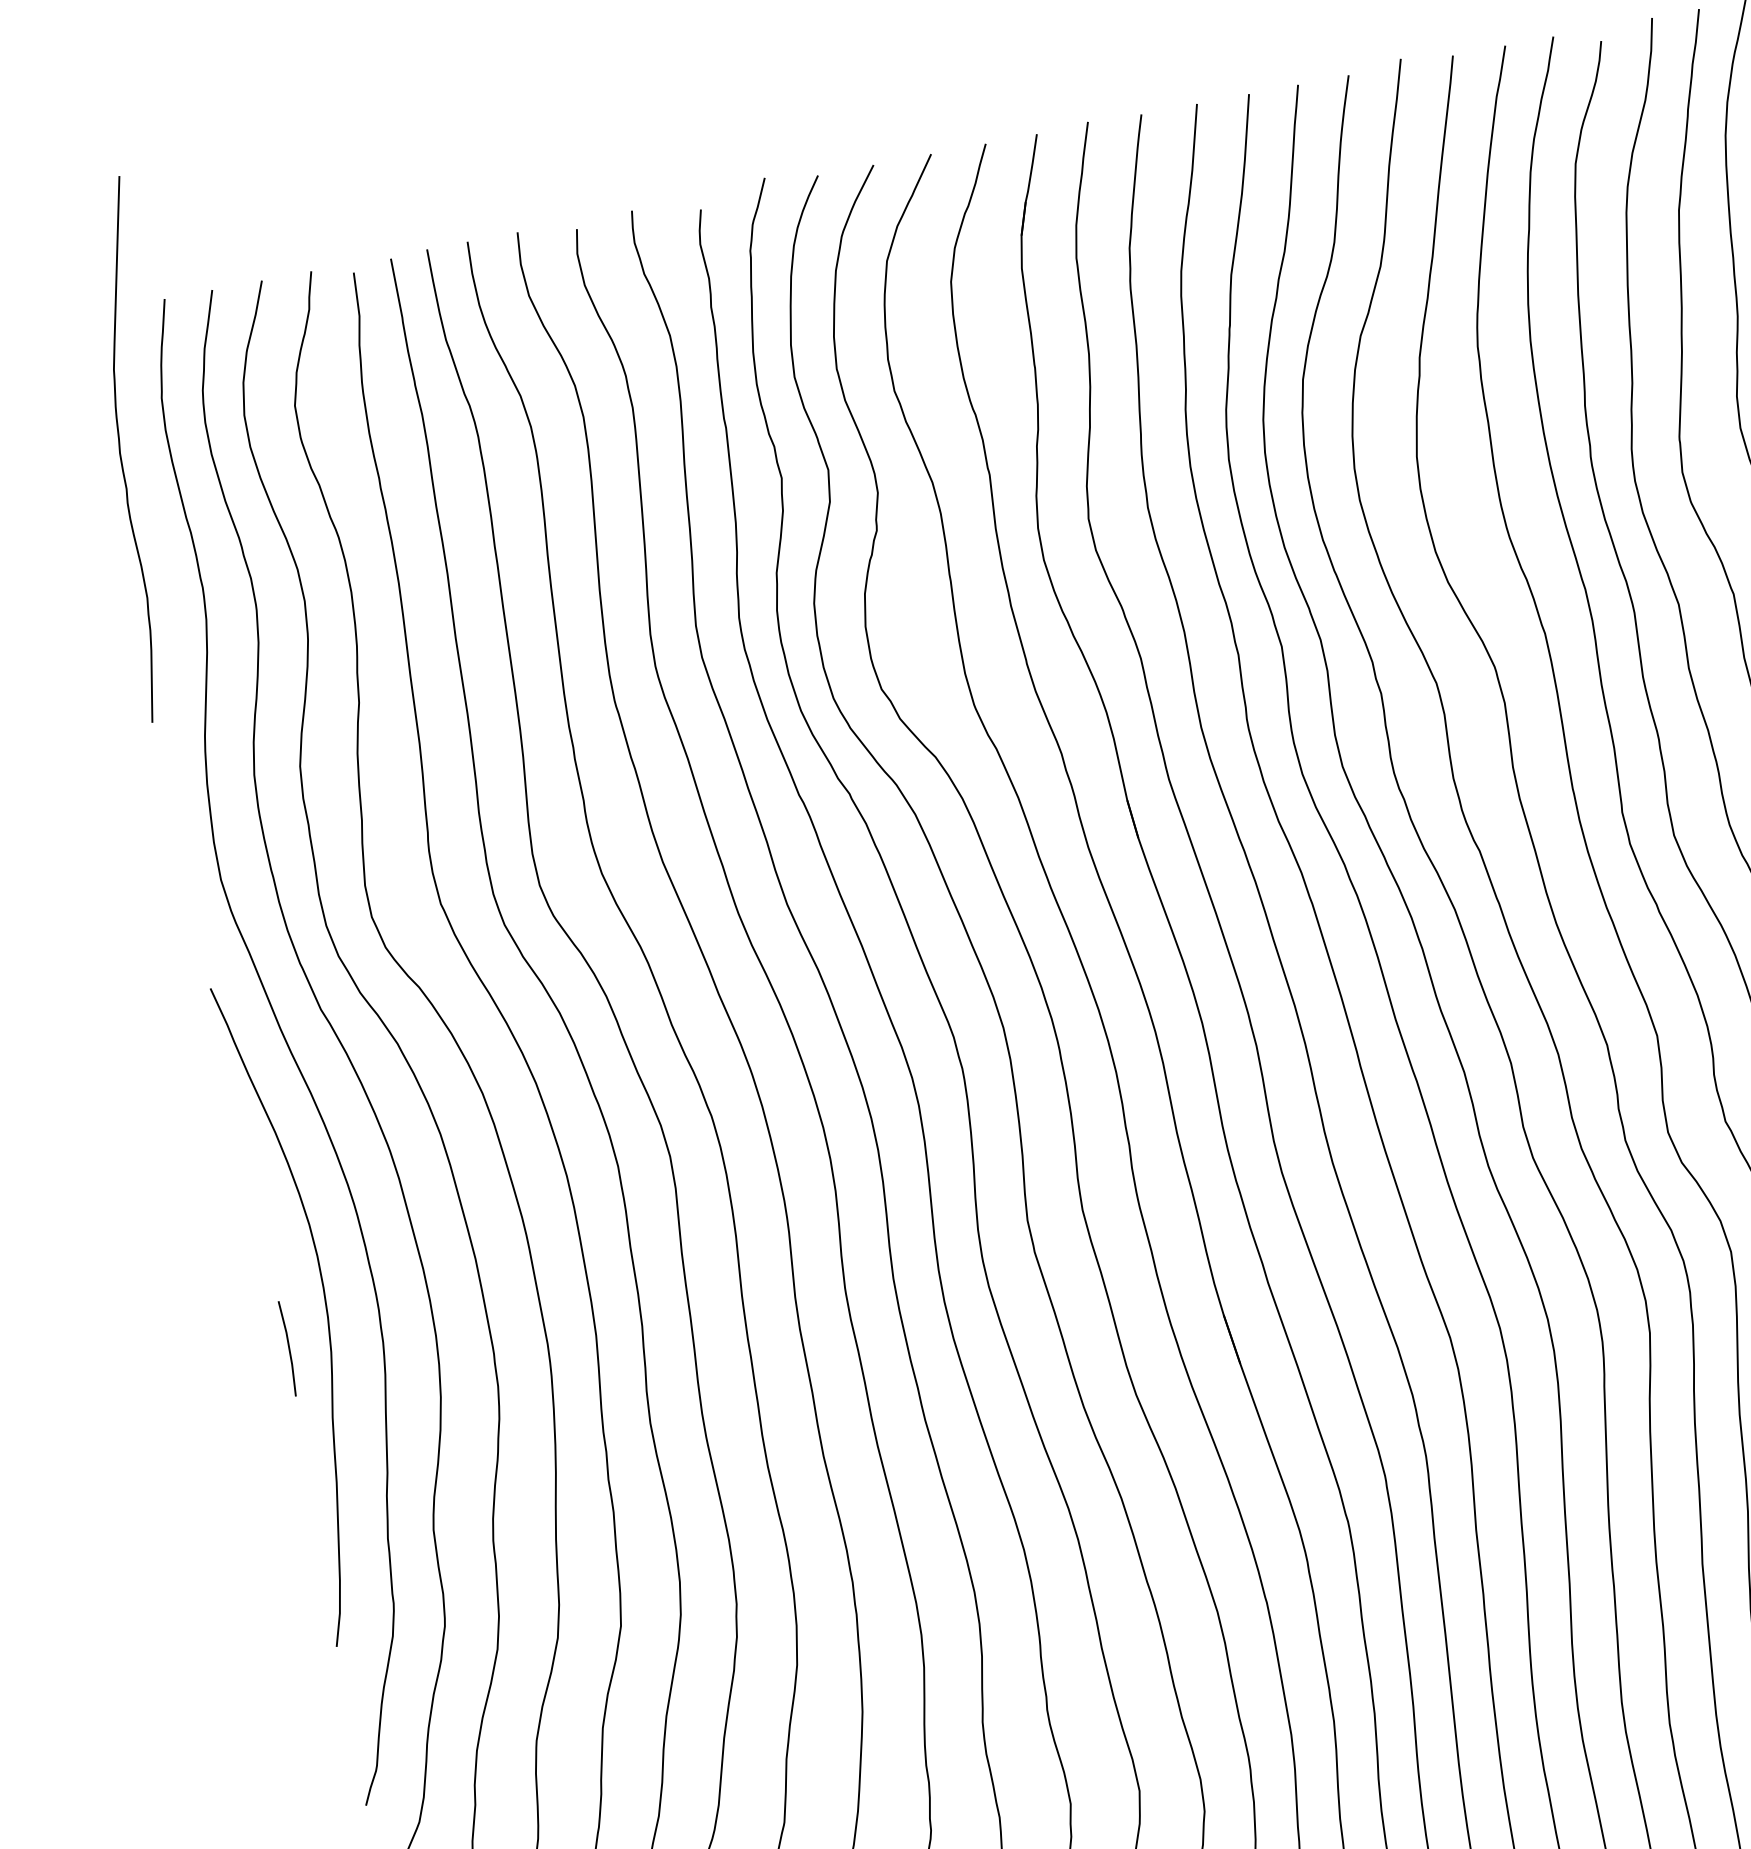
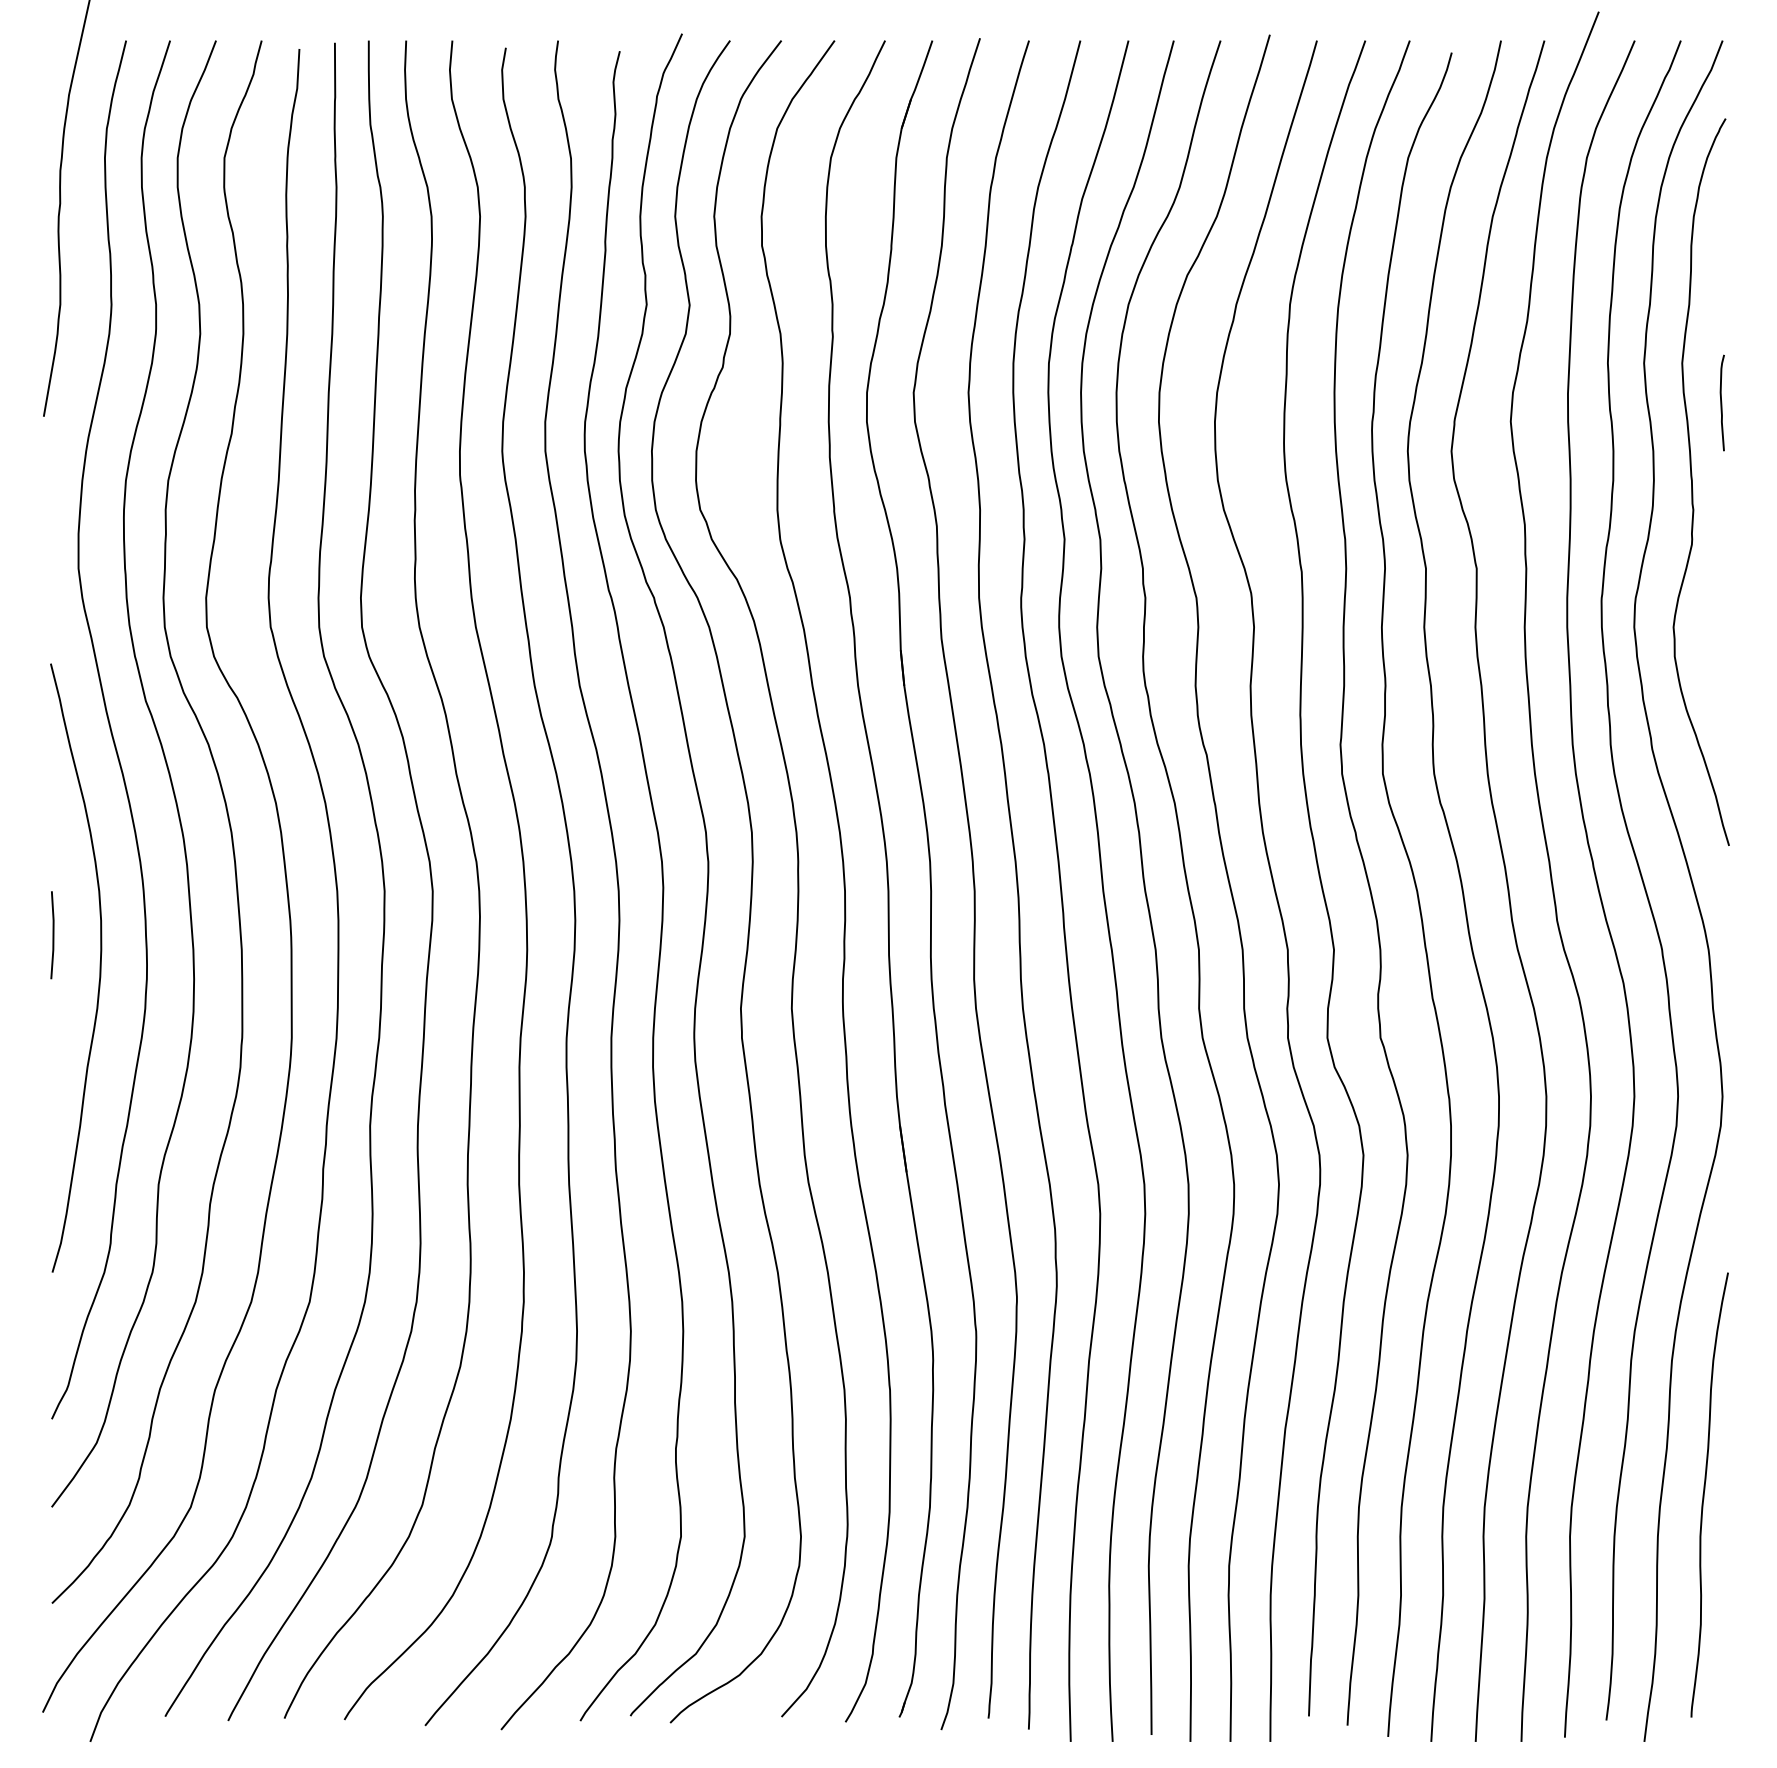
line: (288, 1348) -> (52, 935), moved

